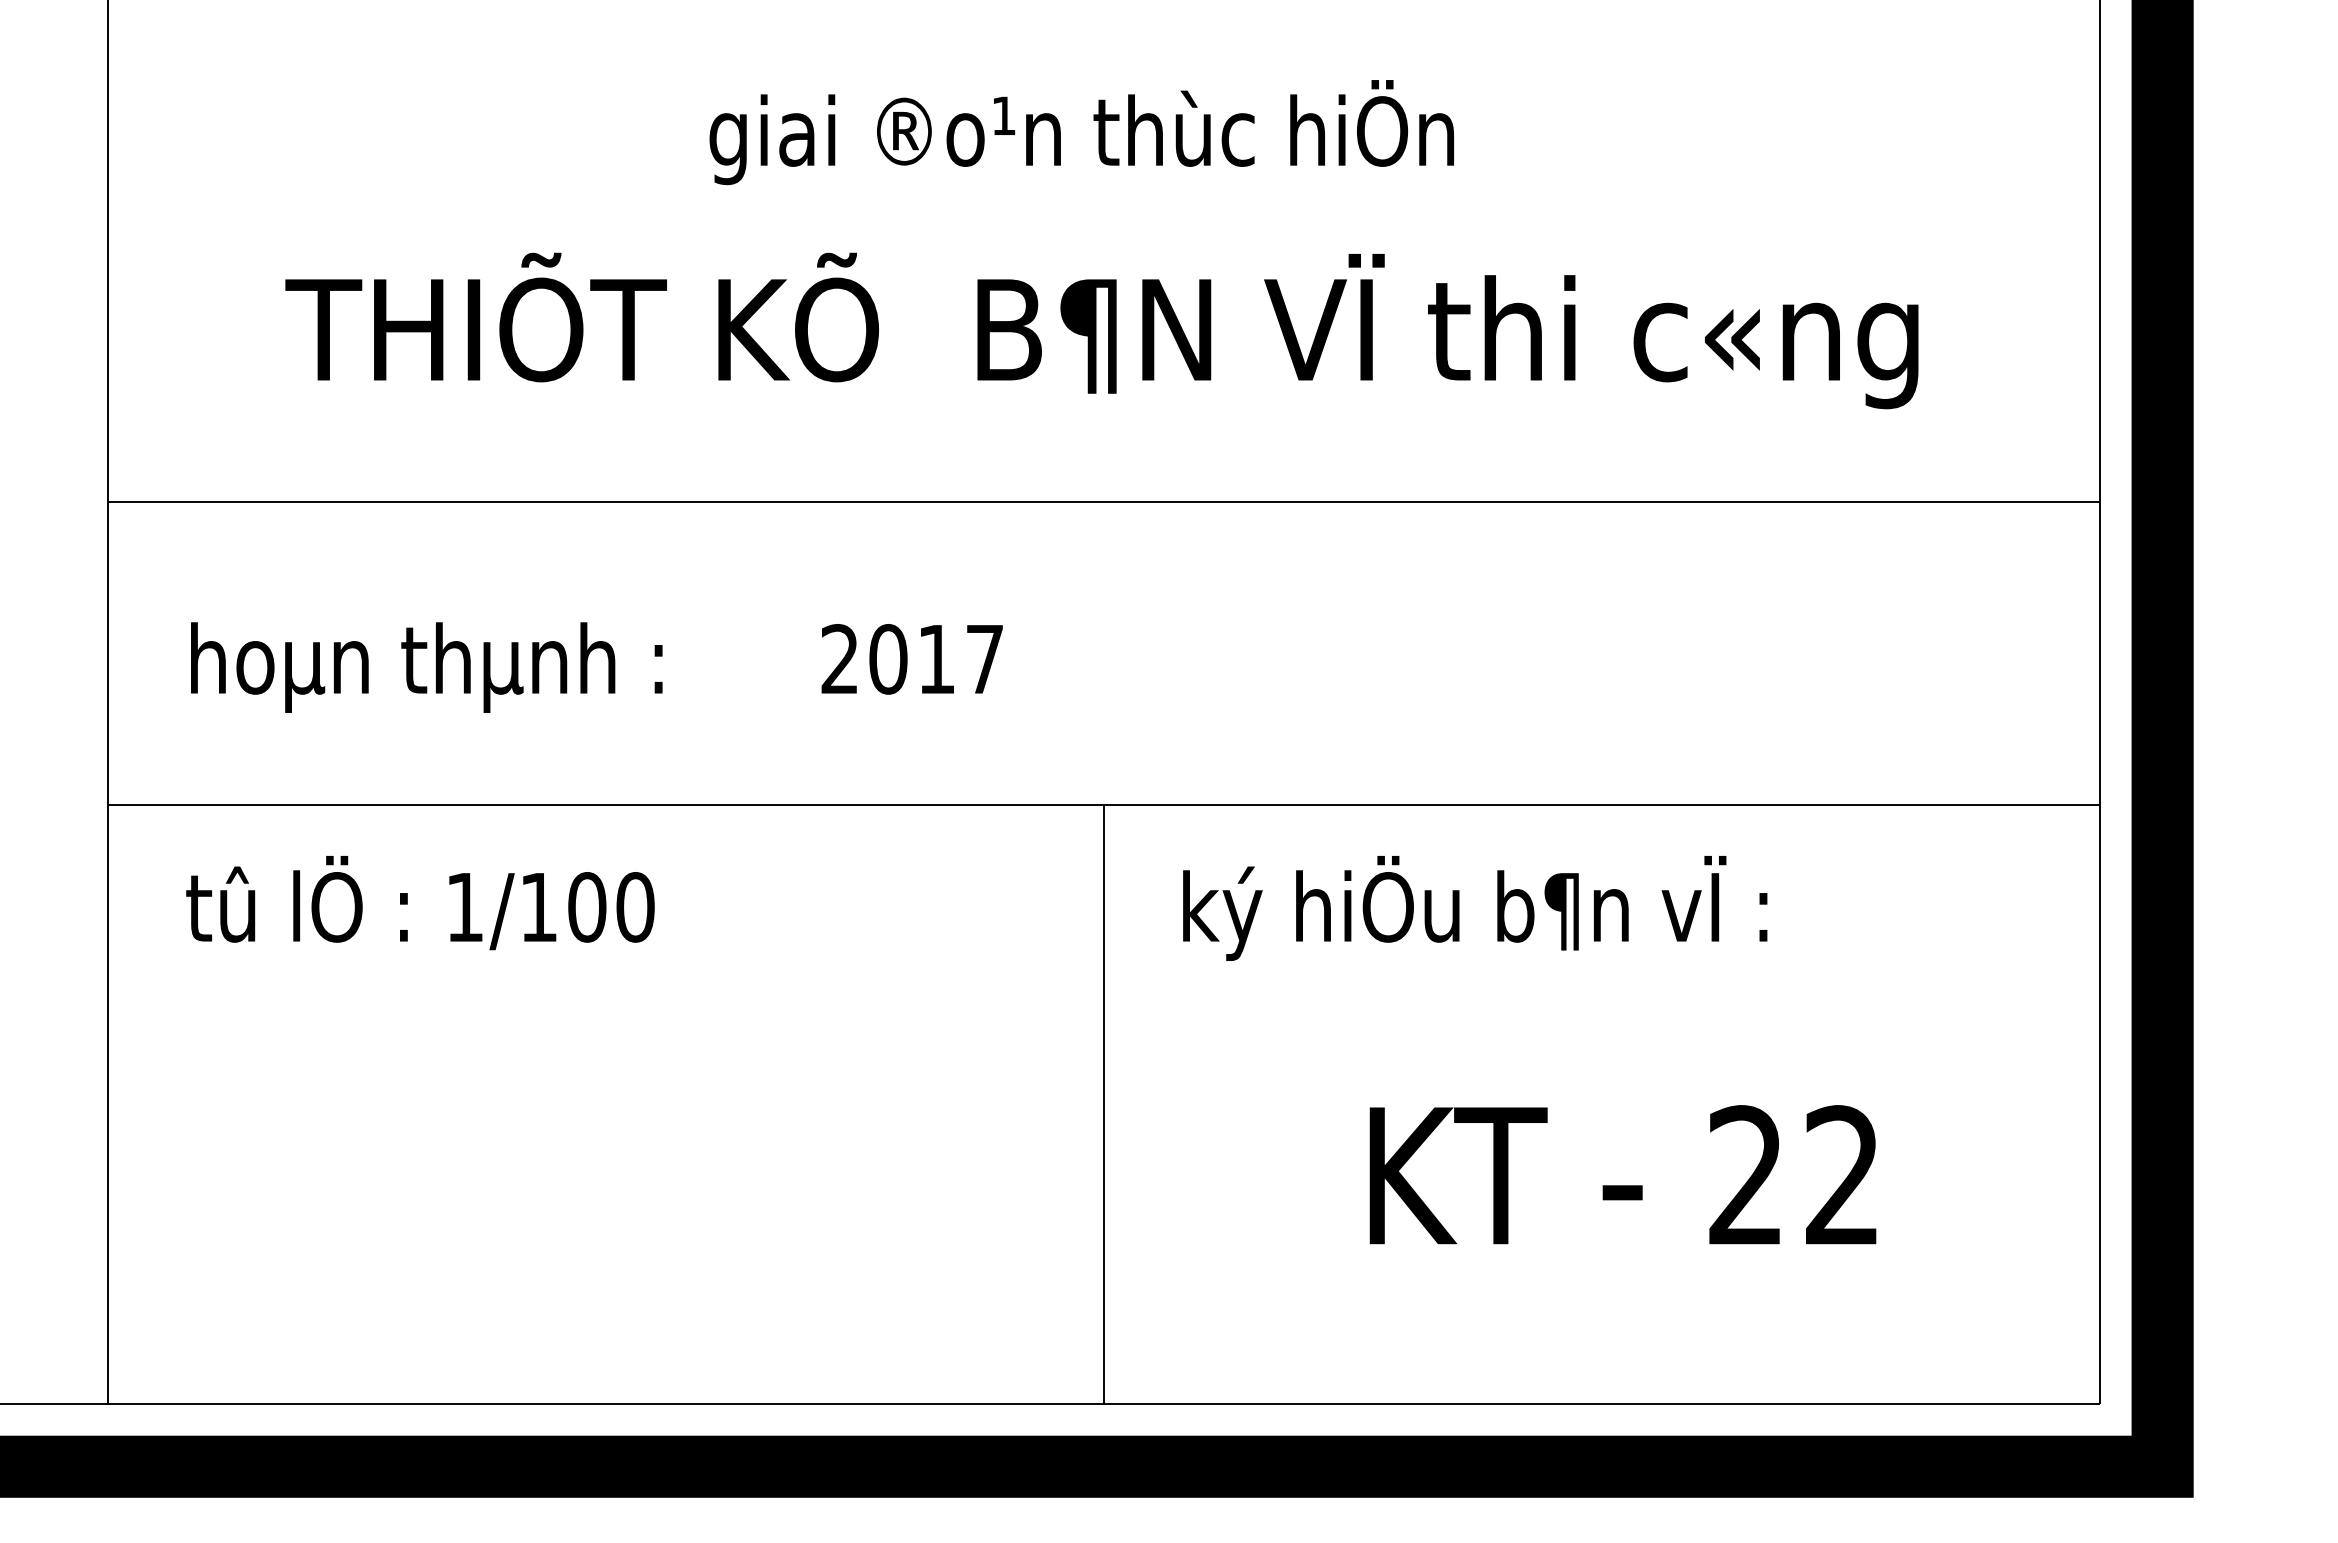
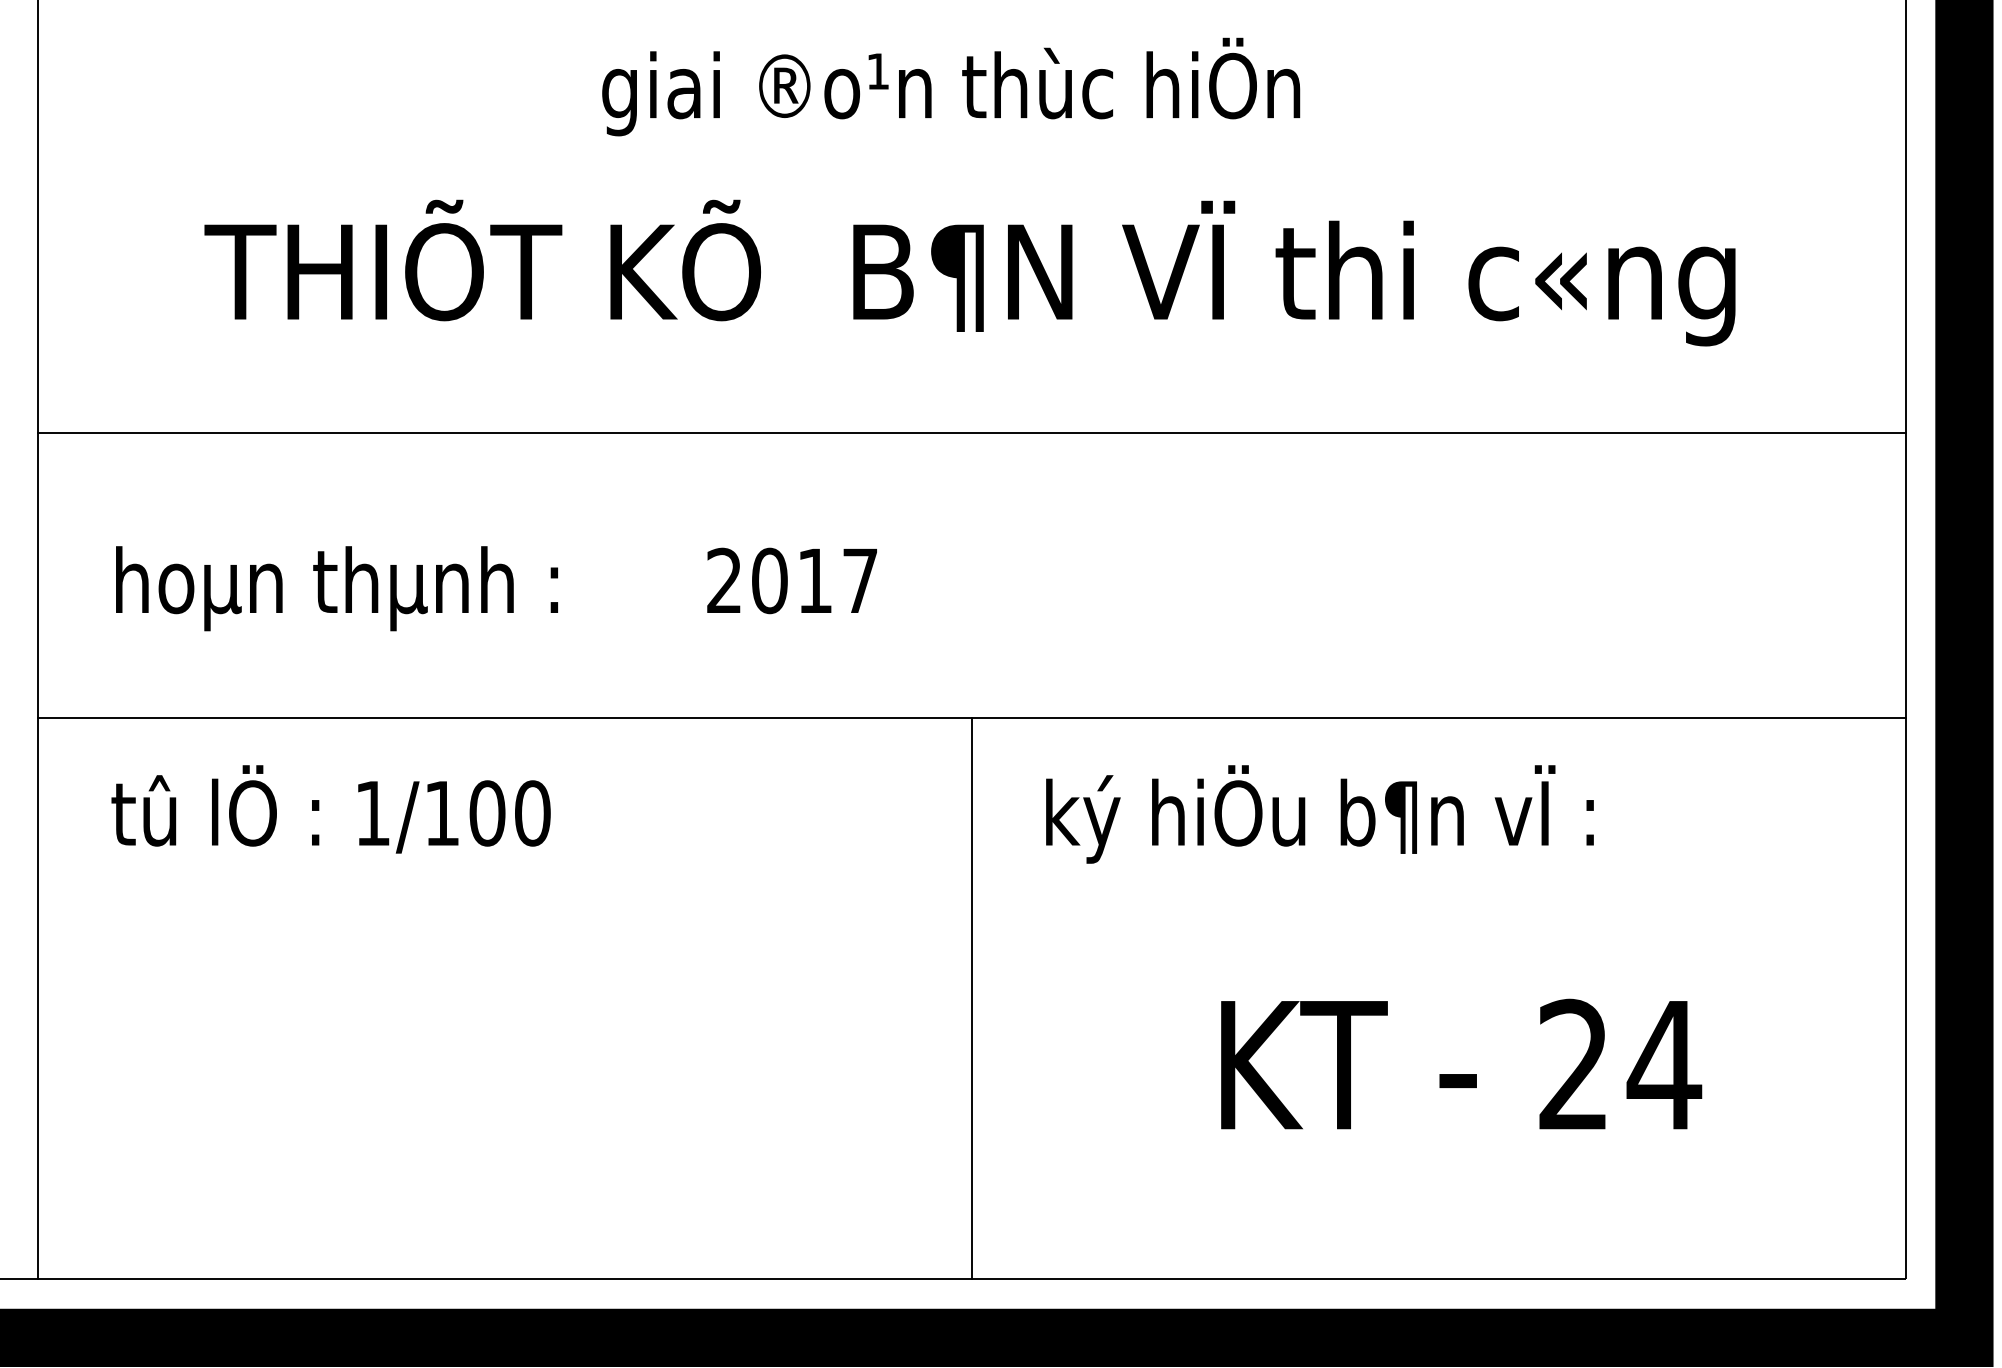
text: (1842, 1174) -> (1664, 1063), 22 -> 24

